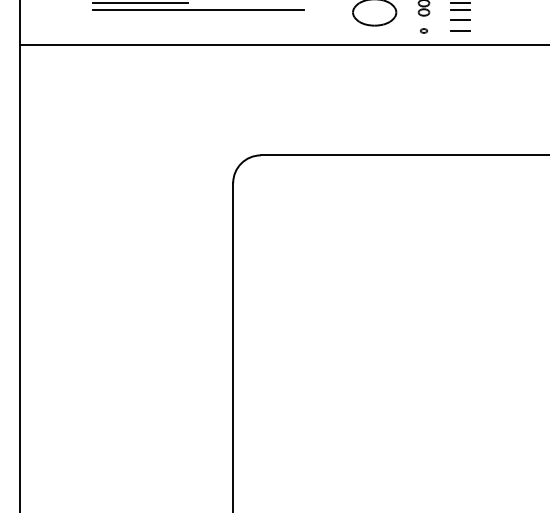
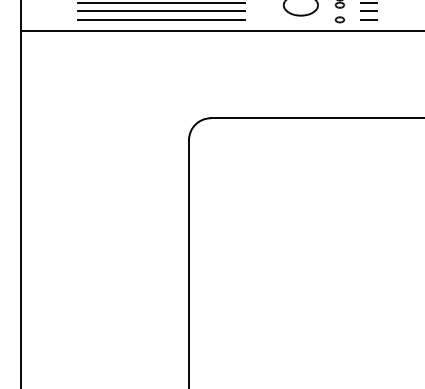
line: (198, 19) -> (161, 10), added
part: (423, 30) -> (339, 19), size x1.67
line: (198, 31) -> (161, 20), added

